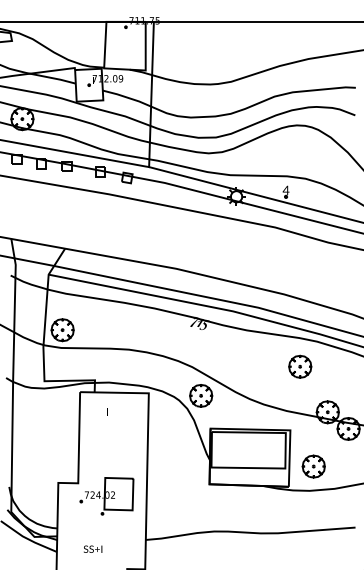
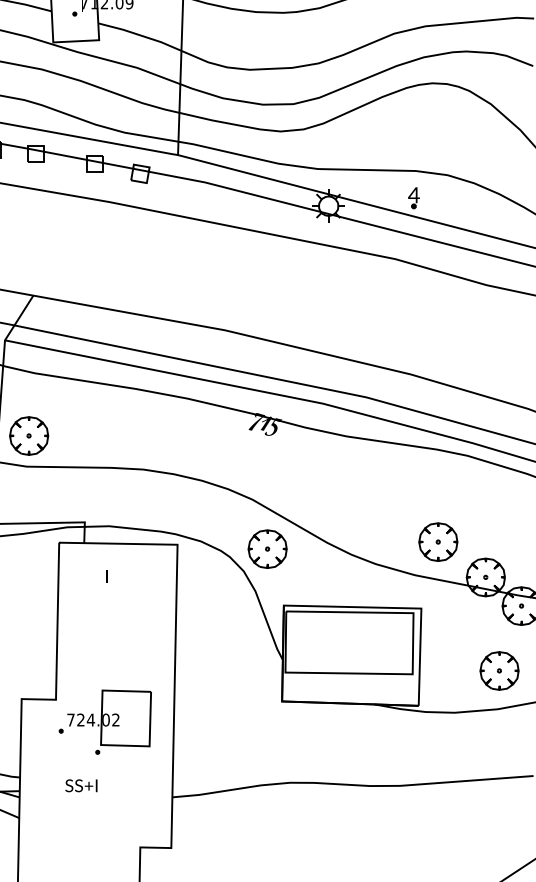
part: (300, 366) -> (438, 541), moved
part: (313, 466) -> (499, 670), moved
text: (93, 548) -> (82, 784), moved

